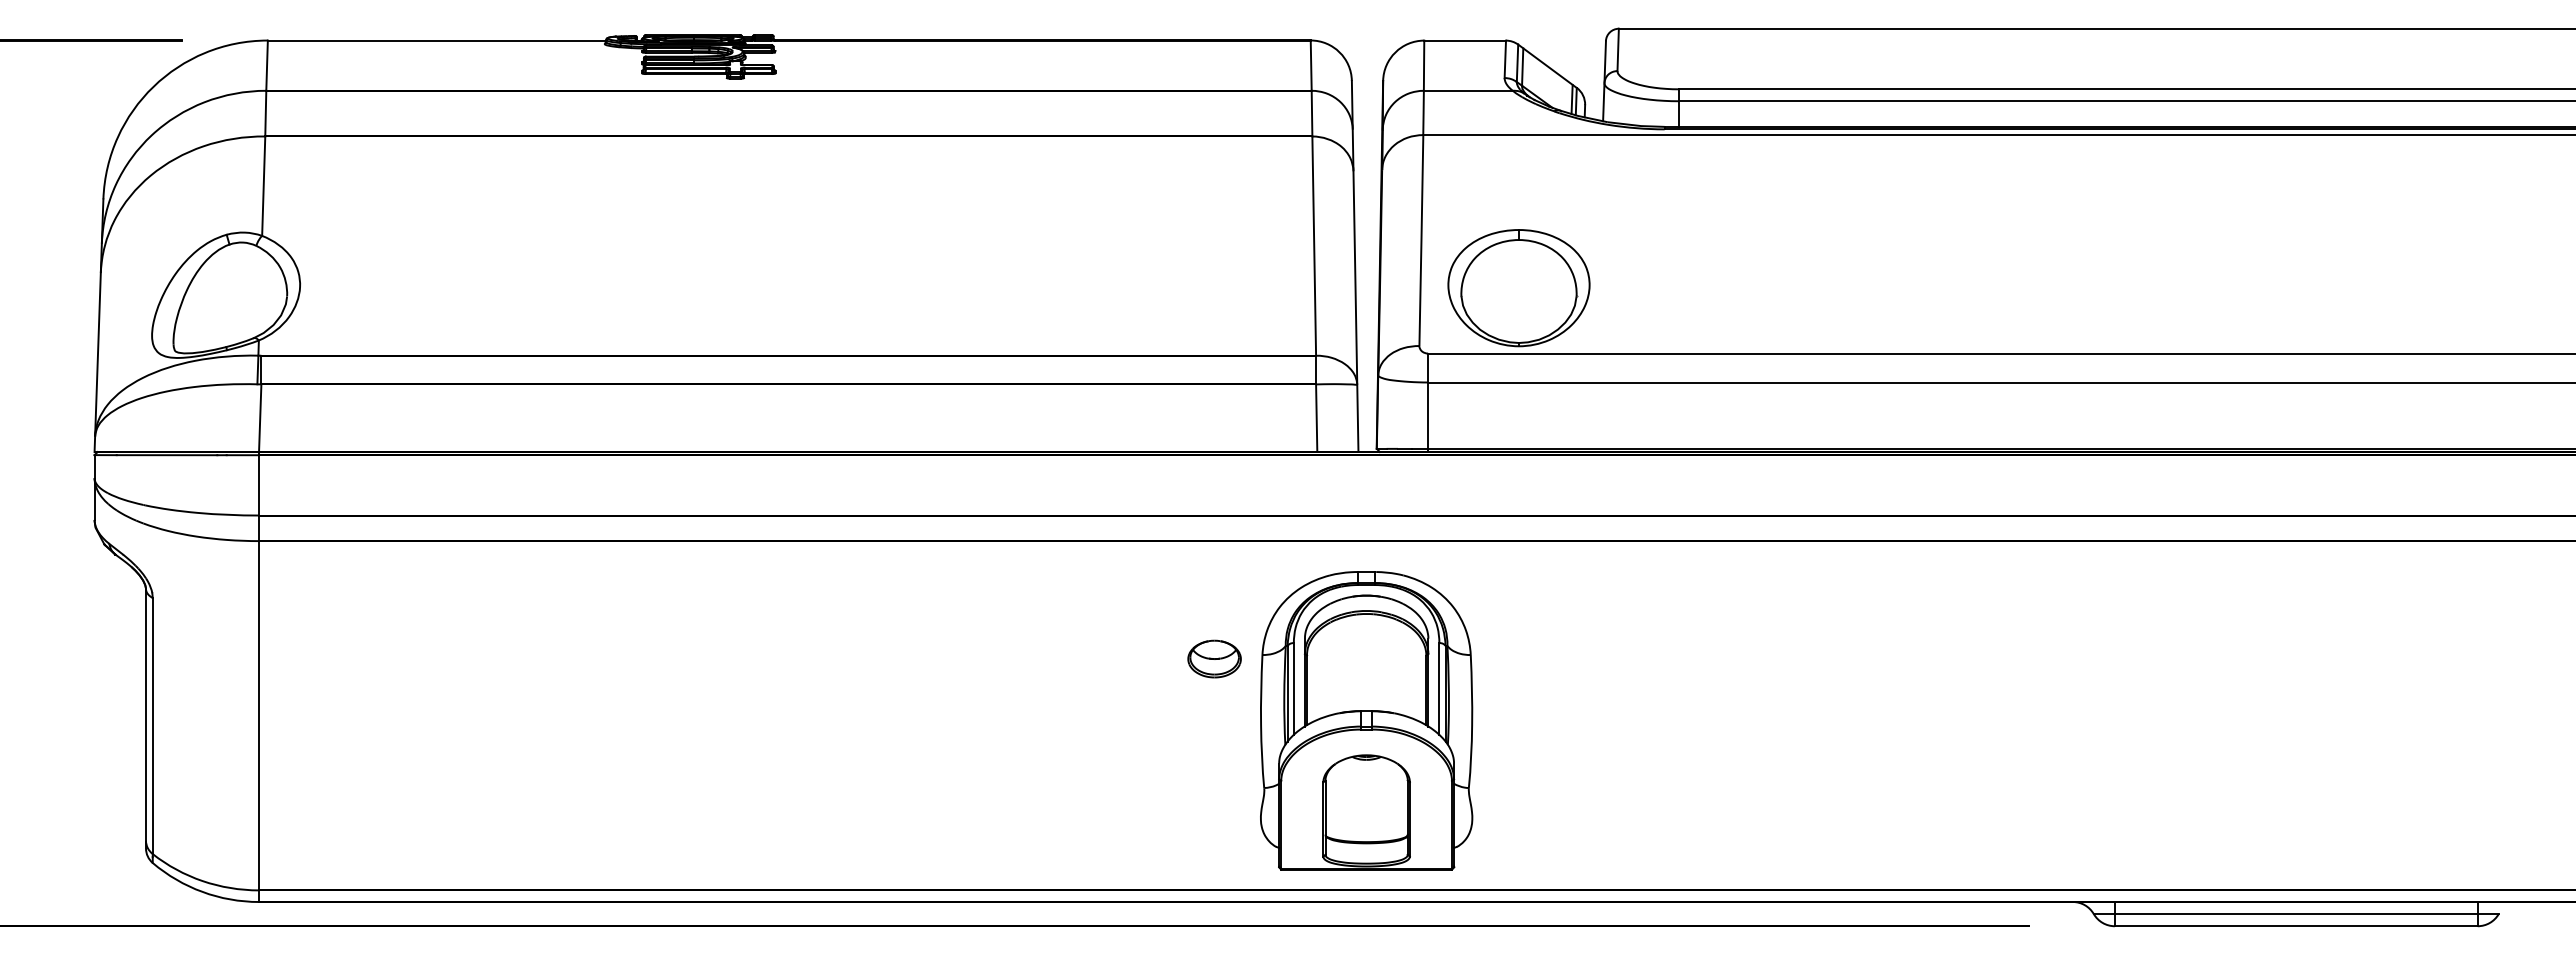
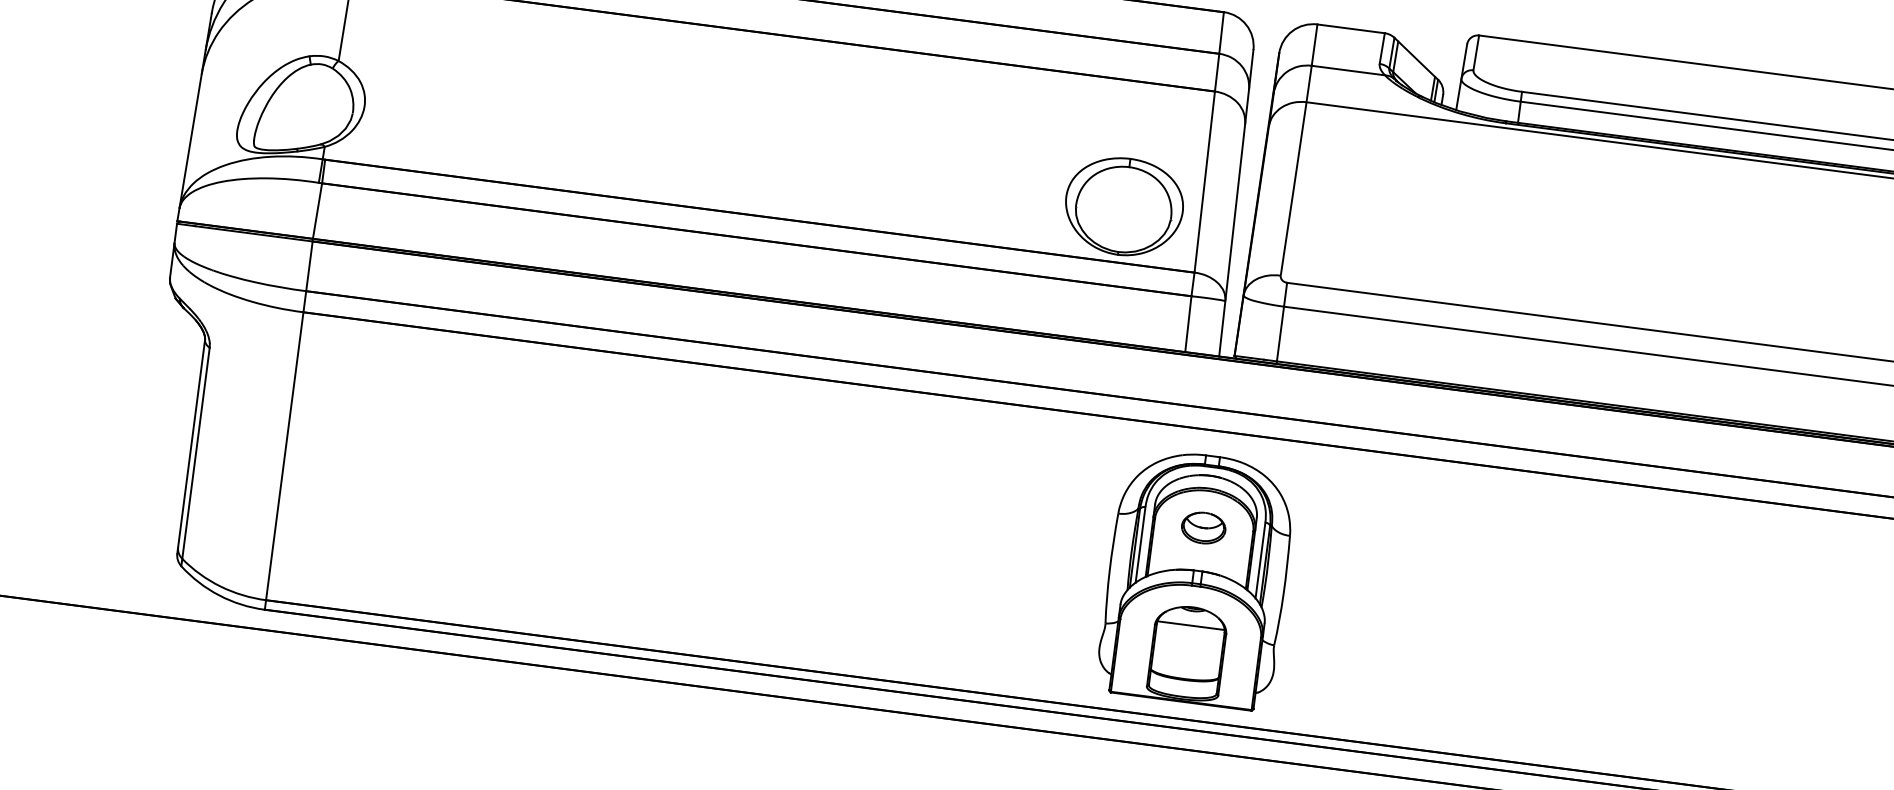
part: (1518, 288) -> (1123, 207), moved
part: (1214, 658) -> (1203, 527), moved
line: (1366, 777) -> (1190, 625), added

